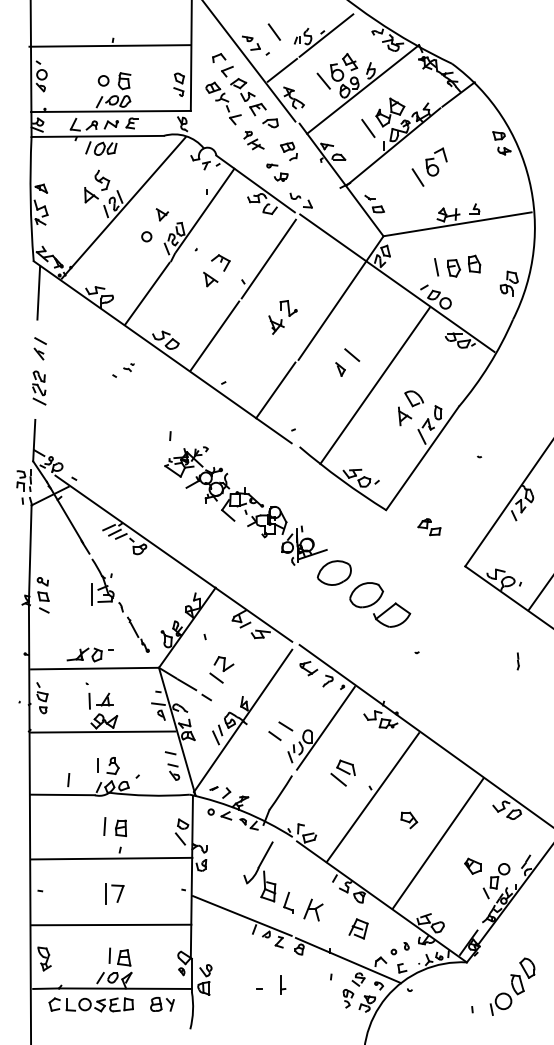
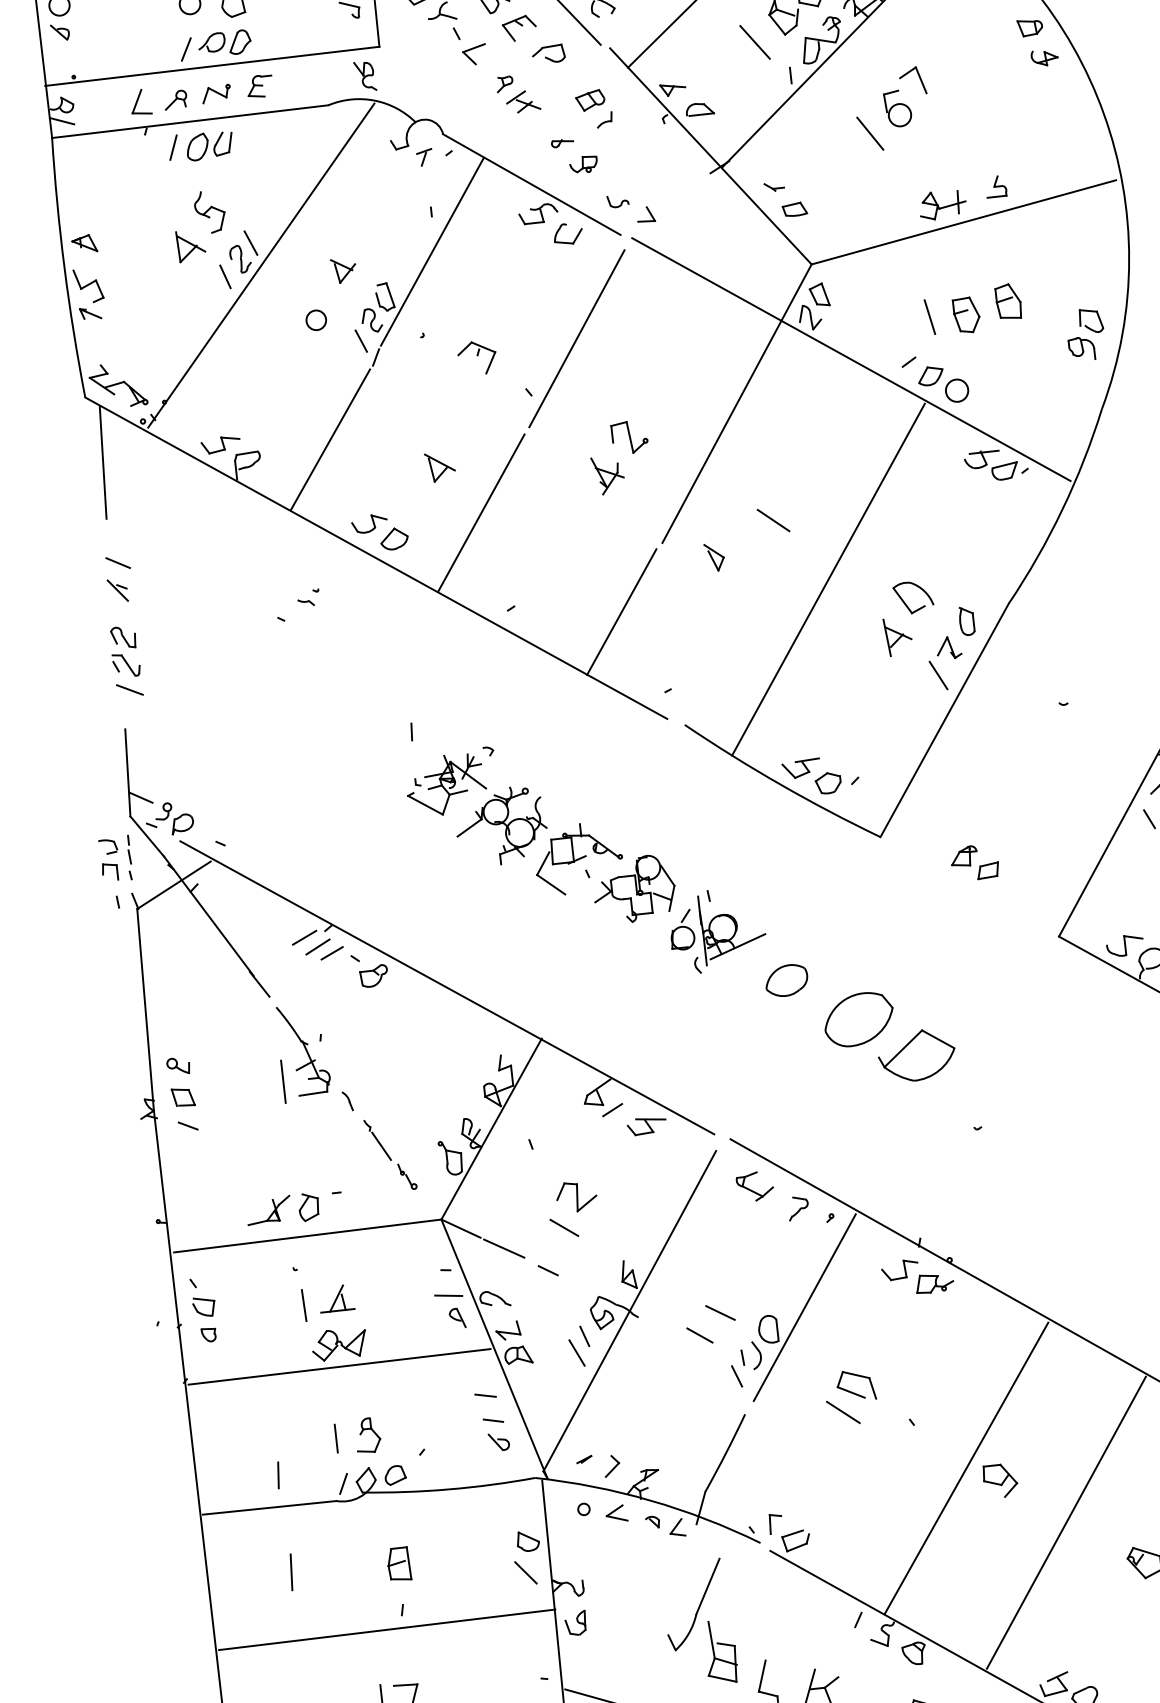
part: (210, 279) -> (439, 467), moved
part: (340, 369) -> (714, 557), moved
part: (334, 572) -> (786, 979), size x0.6
line: (372, 797) -> (965, 1468), moved
line: (104, 826) -> (290, 1572), moved

